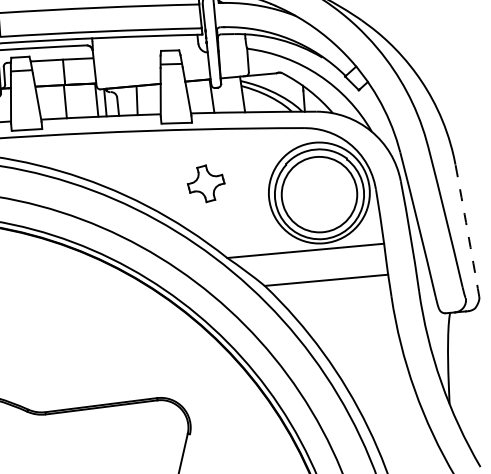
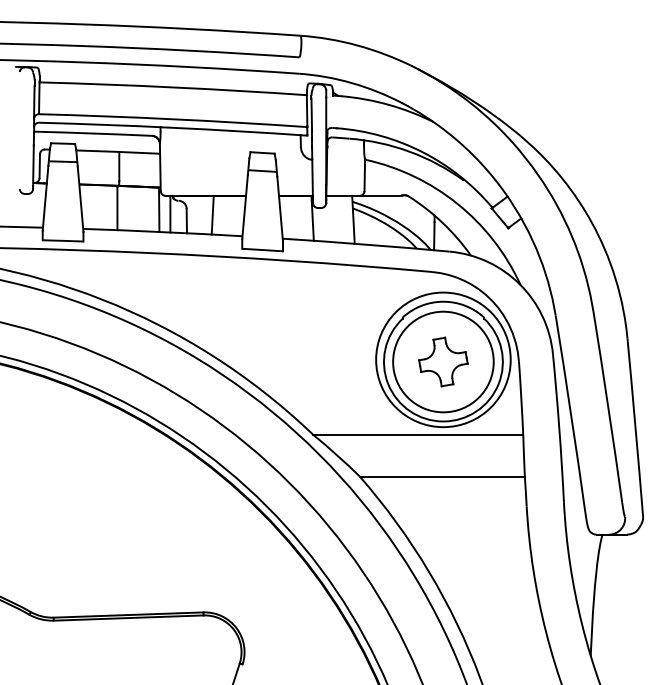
part: (206, 183) -> (443, 361), moved
arc: (467, 230) -> (635, 427), dashed -> solid

